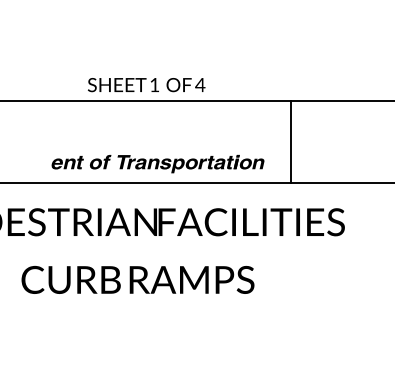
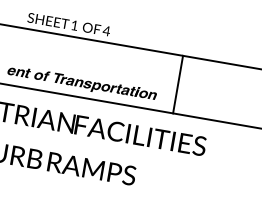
text: (146, 85) -> (68, 24), moved

